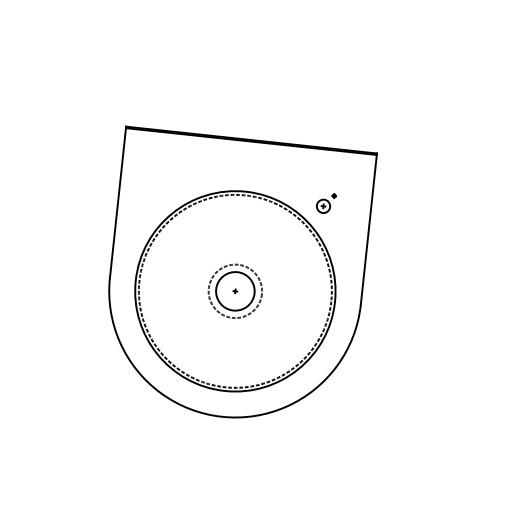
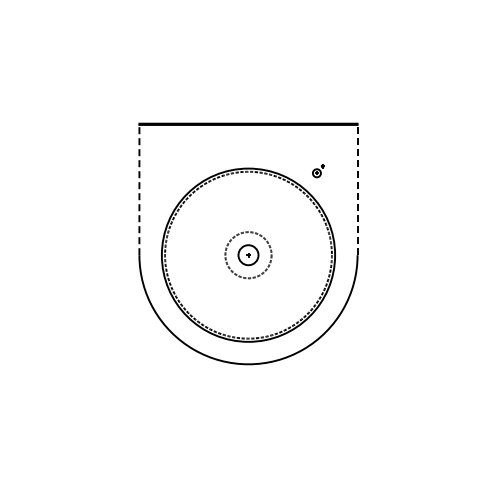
line: (118, 202) -> (139, 189), solid -> dashed
part: (325, 203) -> (317, 171), size x0.7
line: (368, 229) -> (357, 189), solid -> dashed
circle: (235, 290) -> (248, 254), size x0.6

